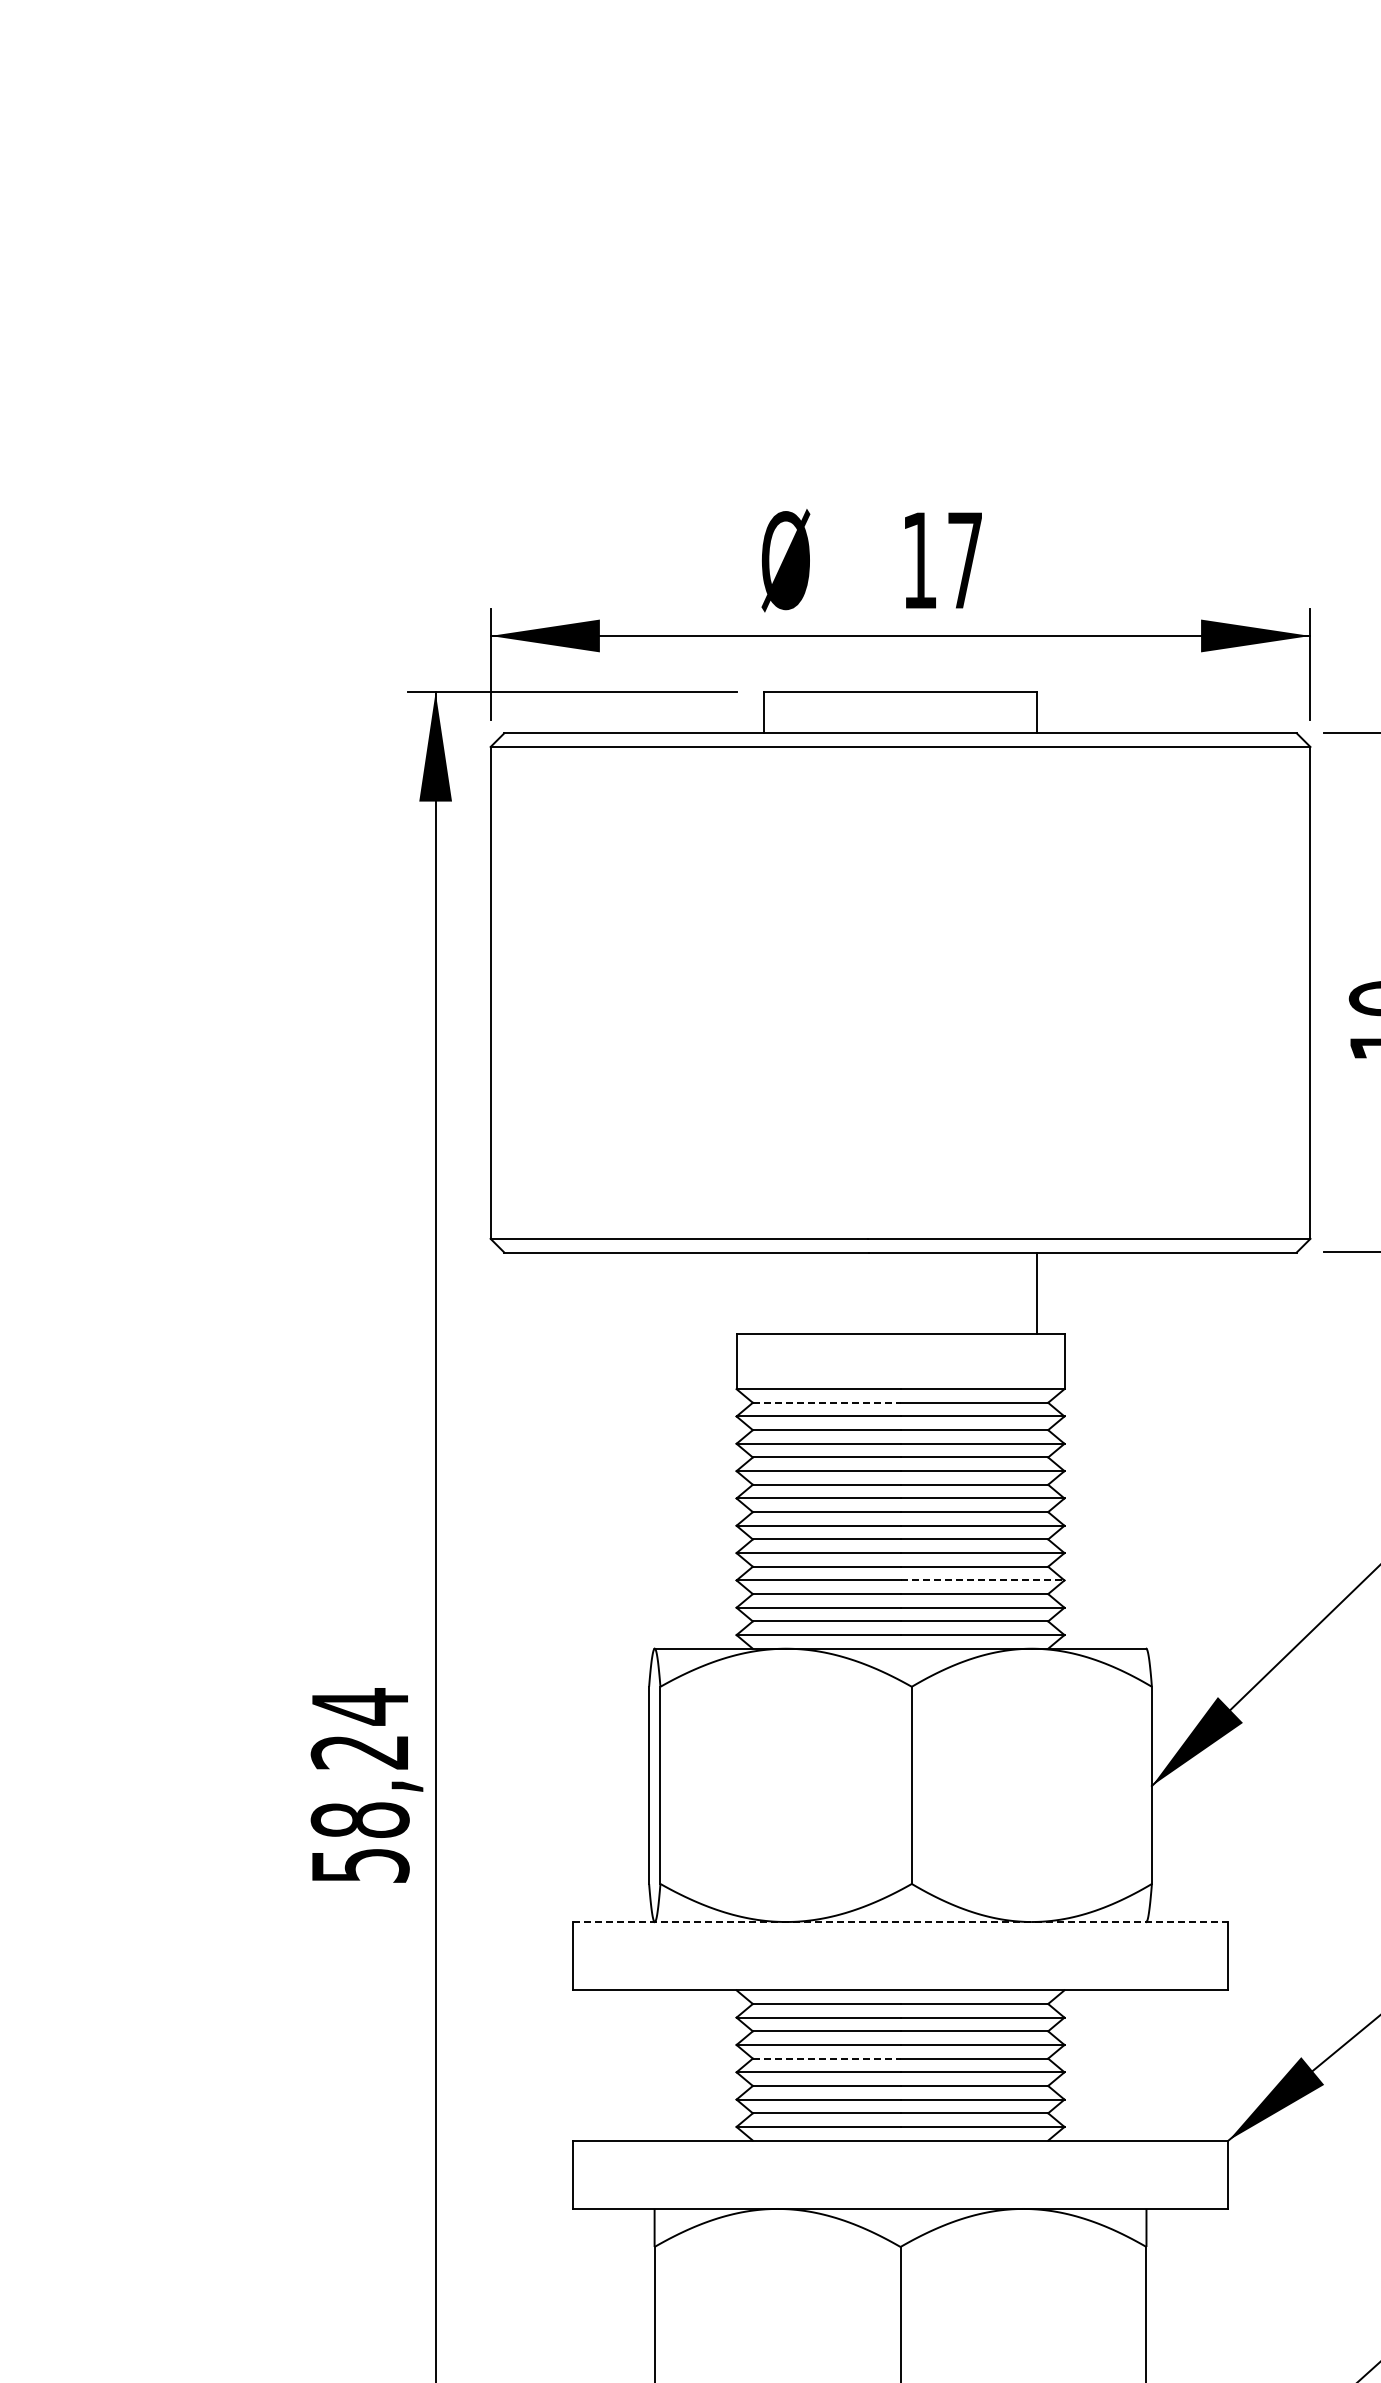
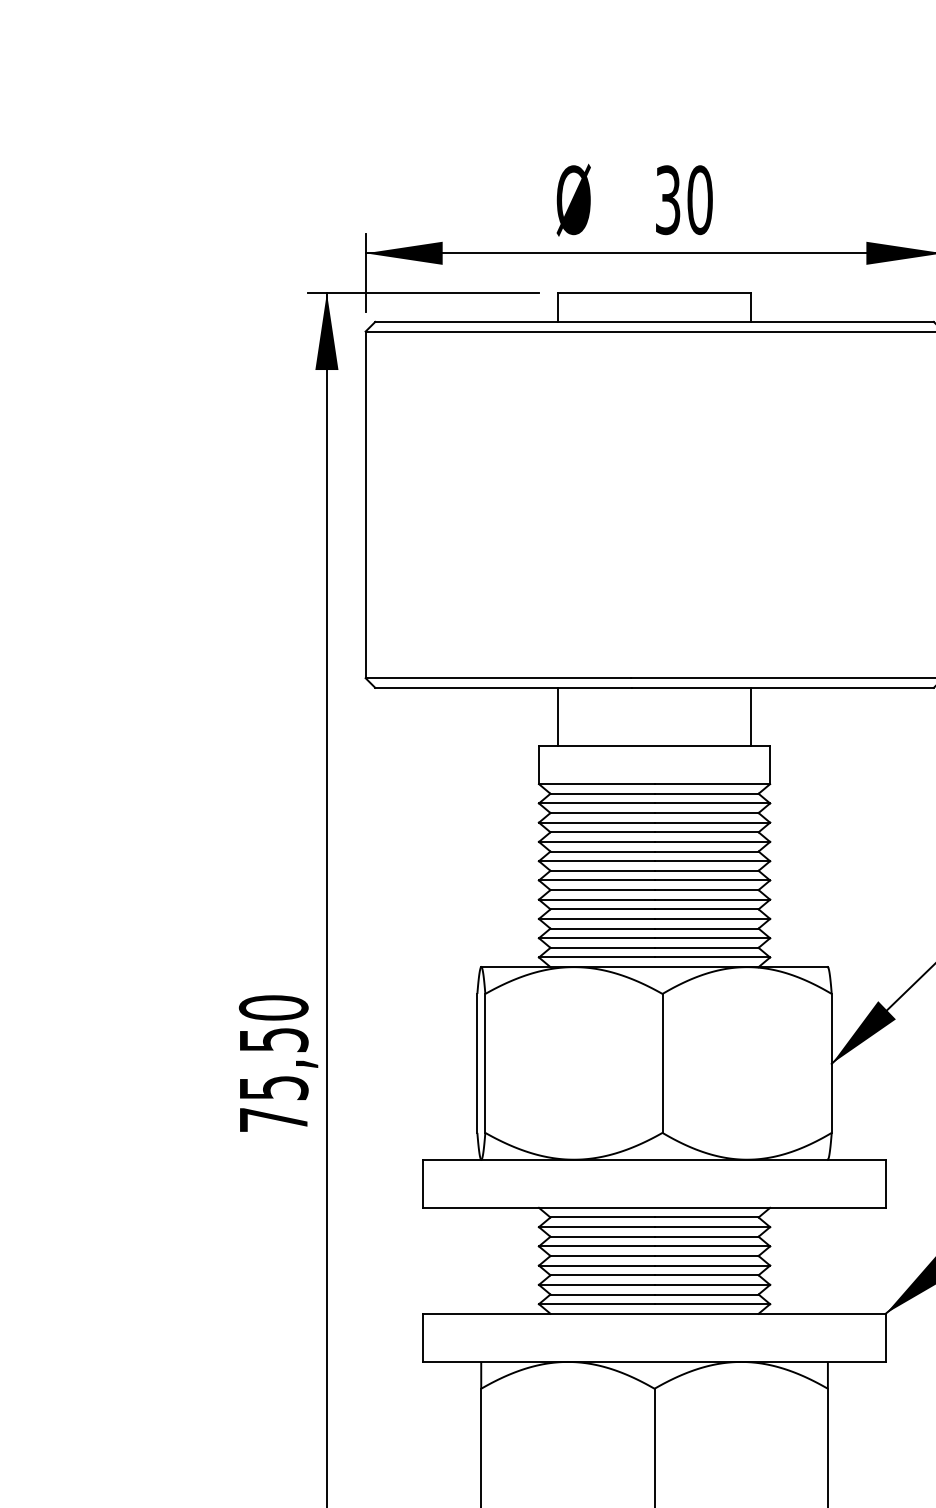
text: (942, 560) -> (684, 200), 17 -> 30
line: (763, 1293) -> (557, 716), added
line: (826, 1402) -> (602, 793), dashed -> solid
line: (982, 1580) -> (712, 919), dashed -> solid
text: (359, 1785) -> (273, 1063), 58,24 -> 75,50
line: (900, 1922) -> (654, 1160), dashed -> solid
line: (826, 2058) -> (602, 1255), dashed -> solid

